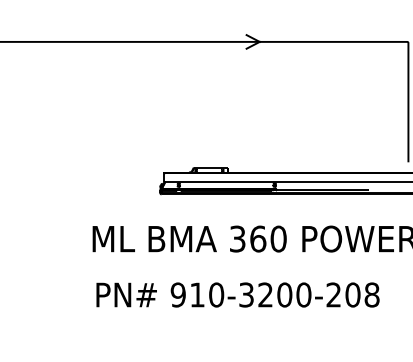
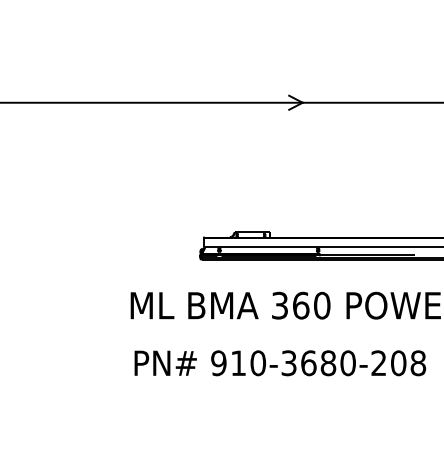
text: (275, 295) -> (318, 363), 910-3200-208 -> 910-3680-208

